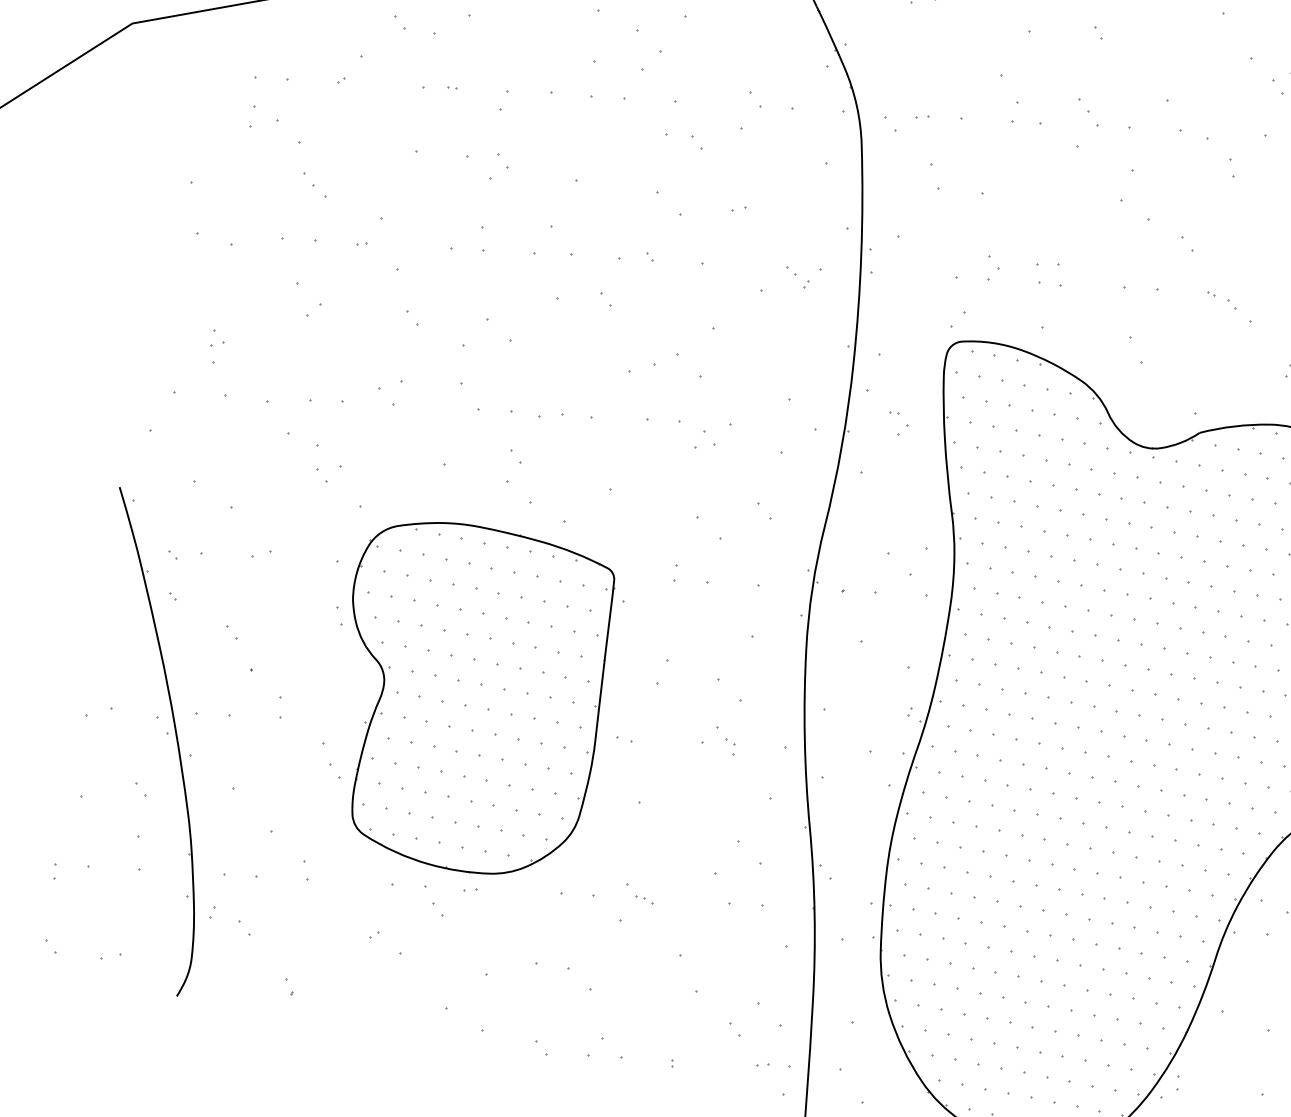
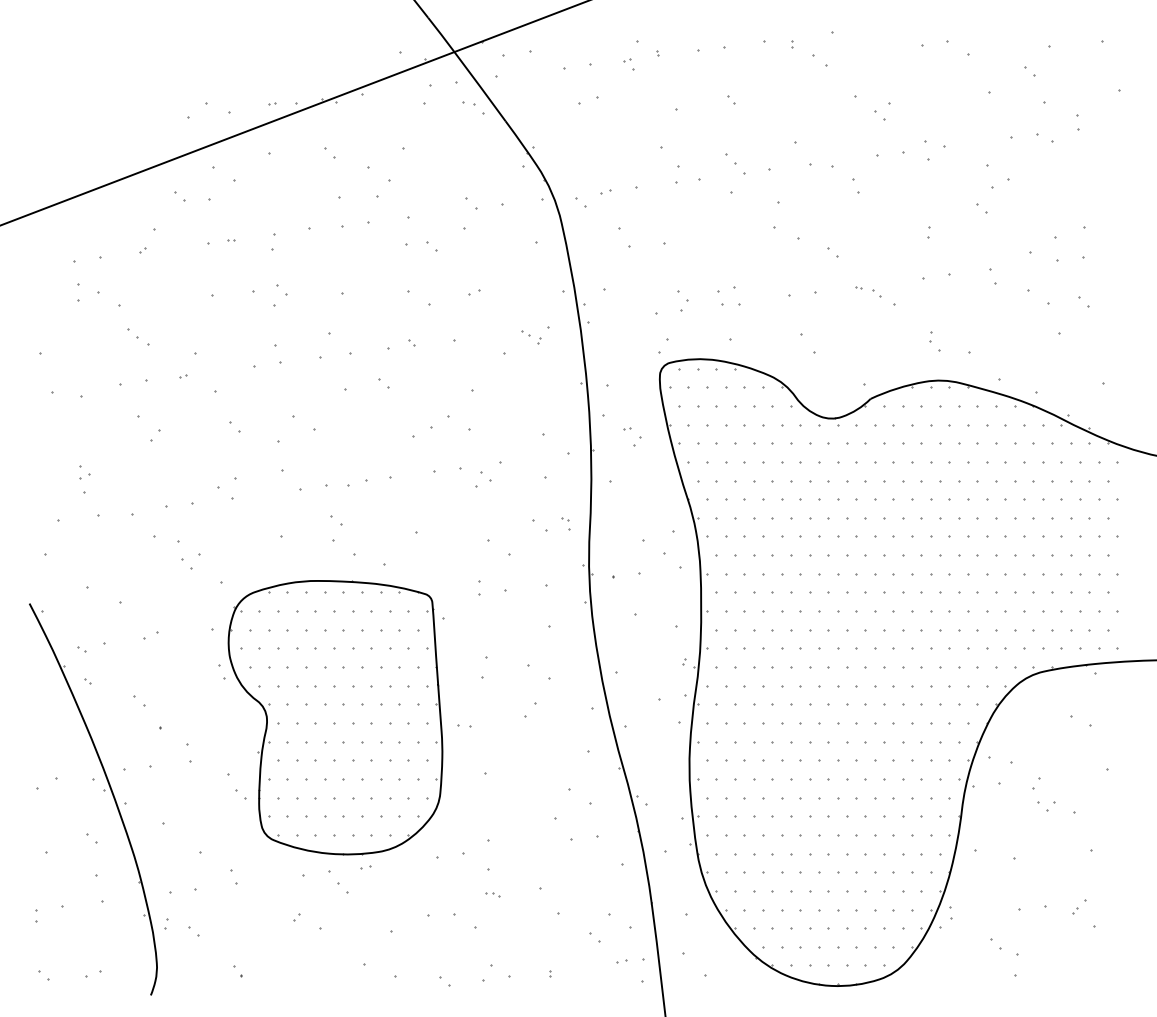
part: (730, 747) -> (565, 523), moved
part: (643, 899) -> (492, 894), moved

